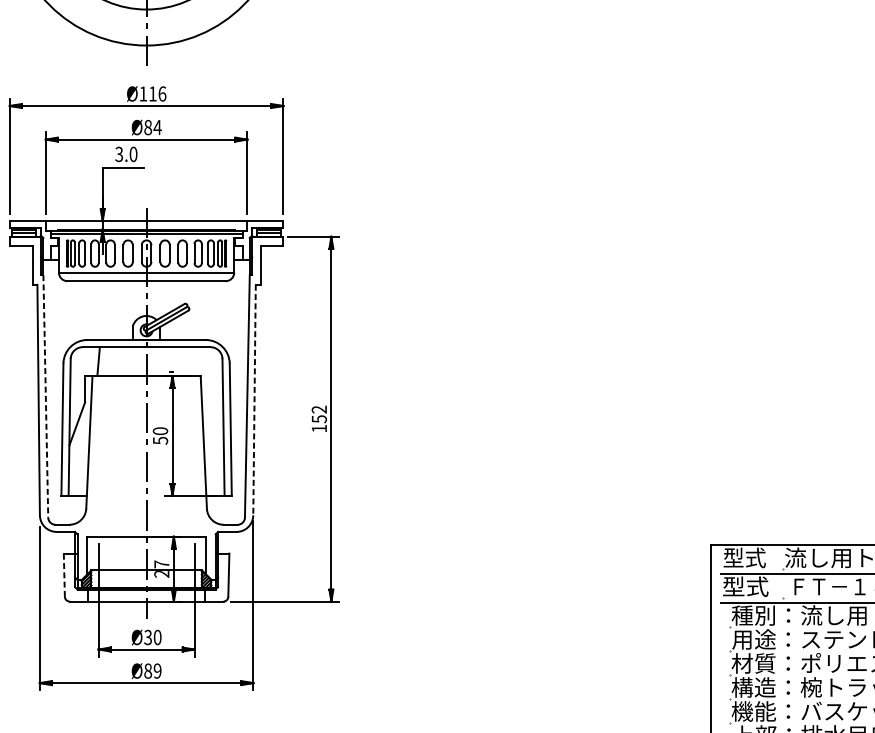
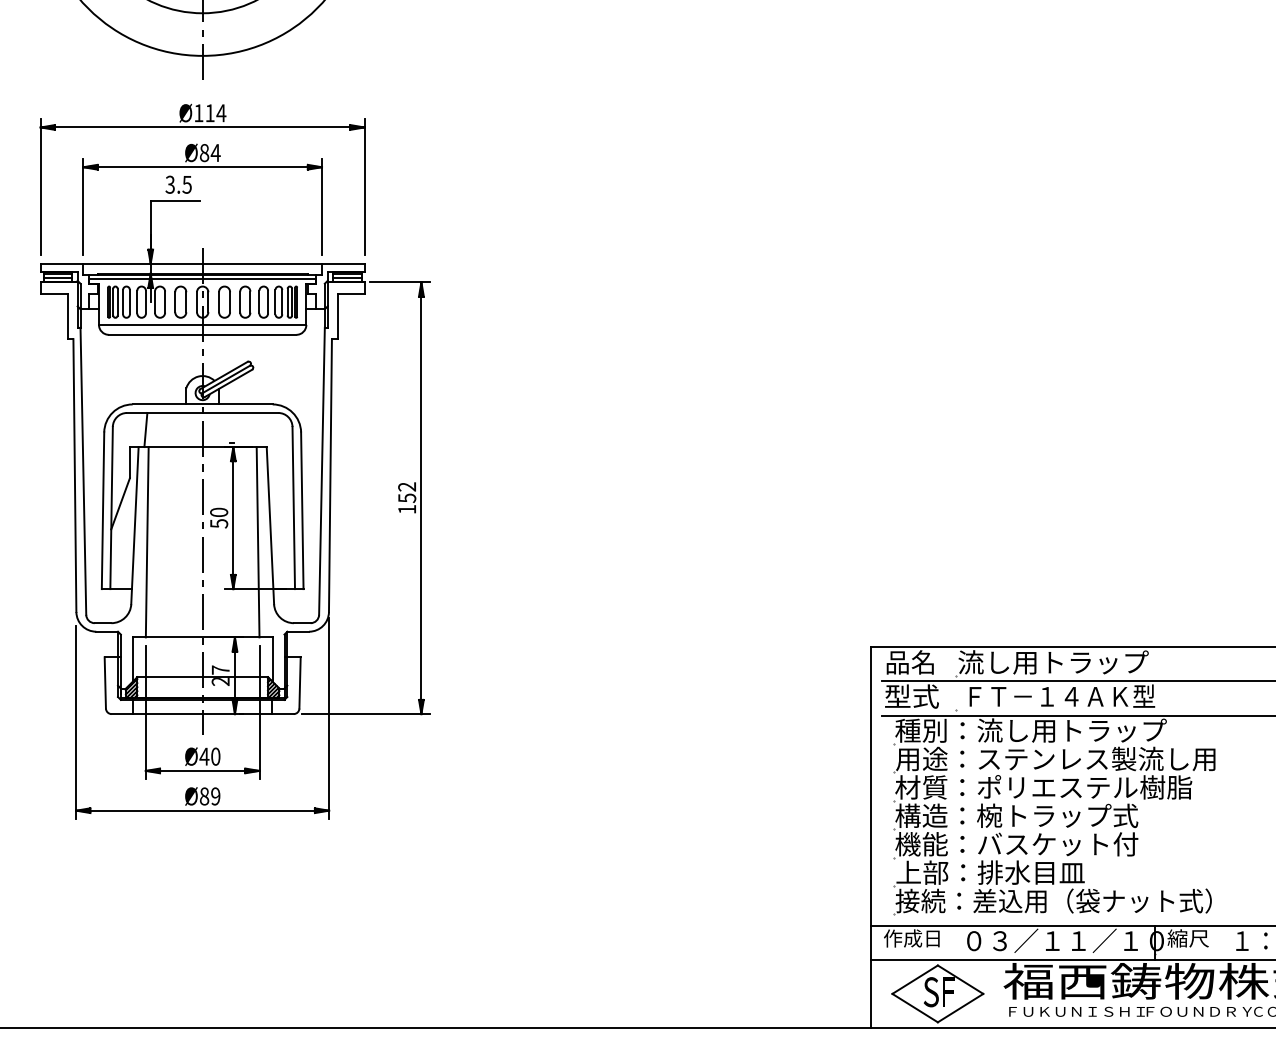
text: (162, 94) -> (221, 113), Ø116 -> Ø114
text: (132, 154) -> (186, 184), 3.0 -> 3.5
line: (45, 396) -> (83, 471), dashed -> solid
line: (254, 400) -> (330, 476), dashed -> solid
line: (99, 456) -> (146, 542), added
line: (192, 456) -> (257, 542), added
text: (744, 557) -> (910, 662), 型式 -> 品名
line: (64, 574) -> (105, 682), dashed -> solid
text: (148, 637) -> (204, 756), Ø30 -> Ø40

